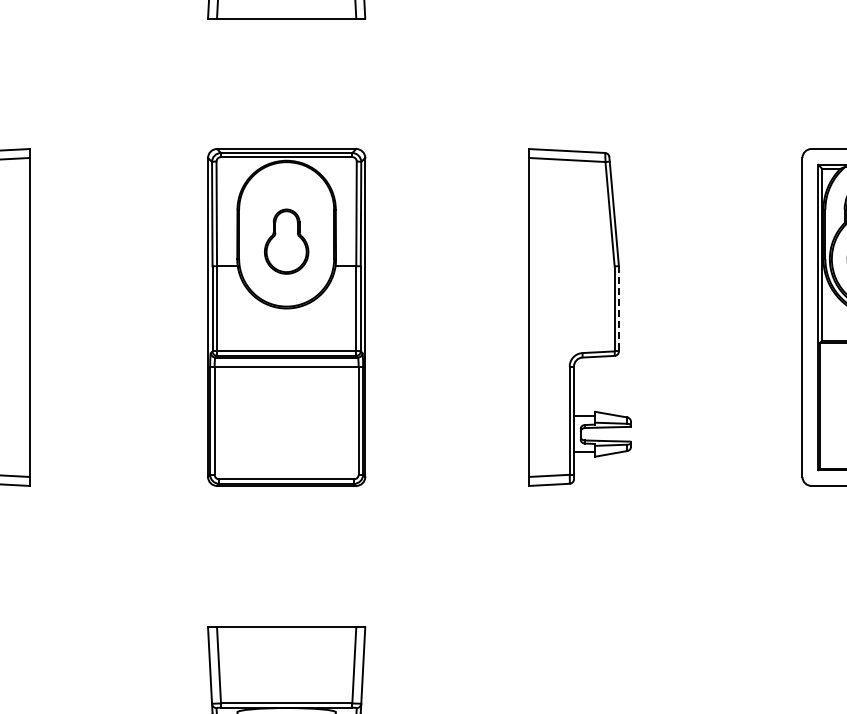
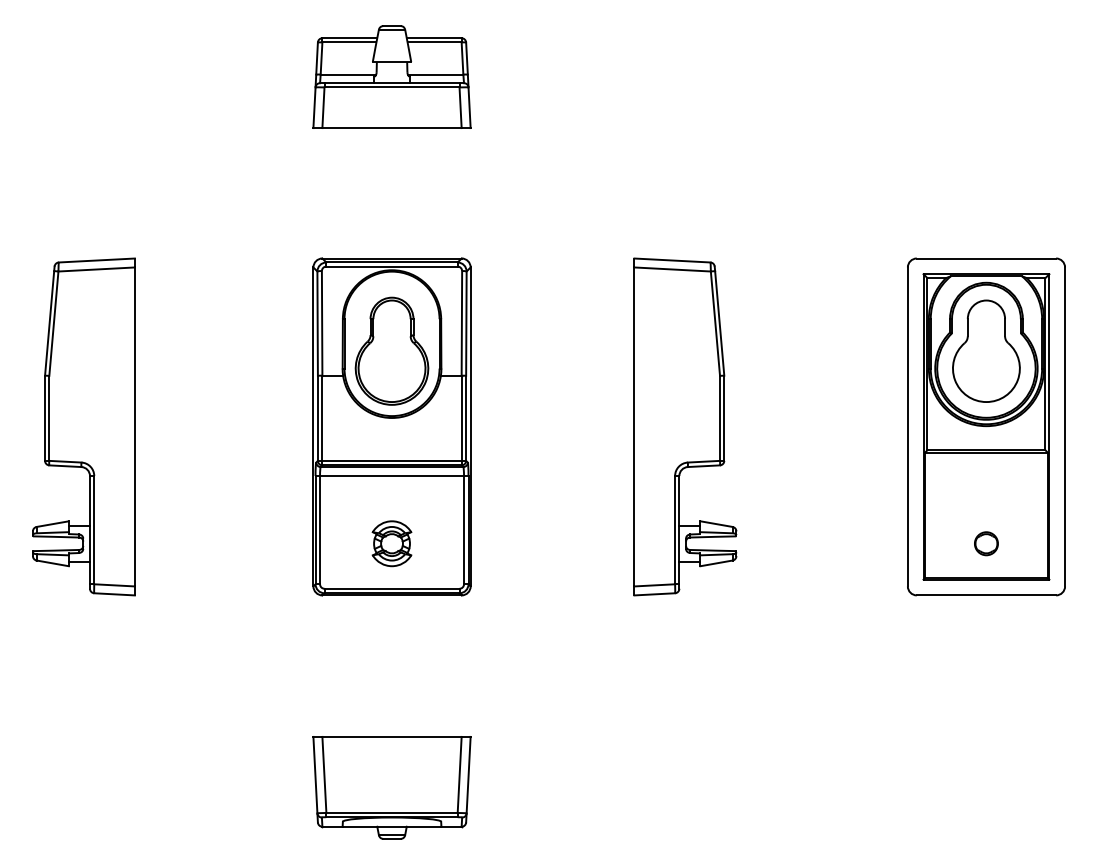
part: (286, 241) -> (391, 350), size x1.67
line: (619, 309) -> (724, 418), dashed -> solid
part: (286, 434) -> (391, 543), added

